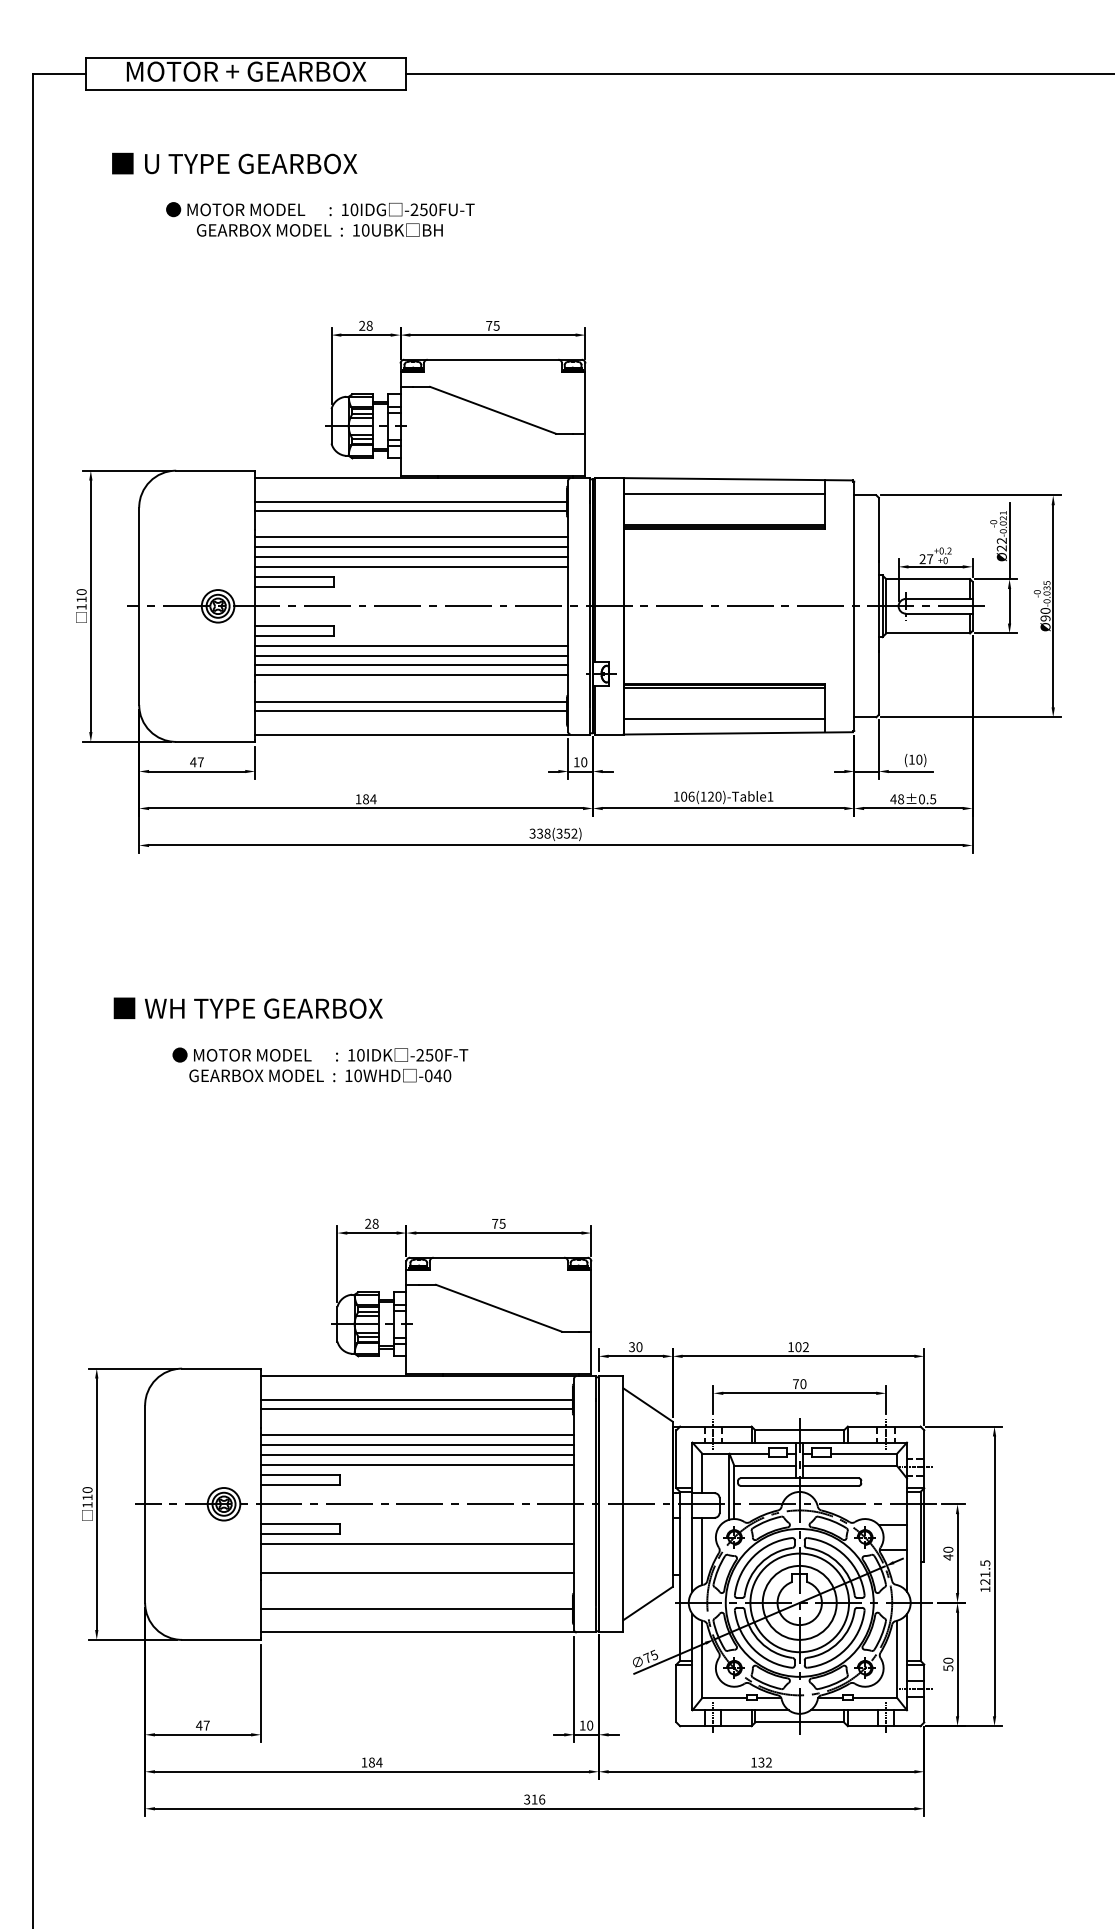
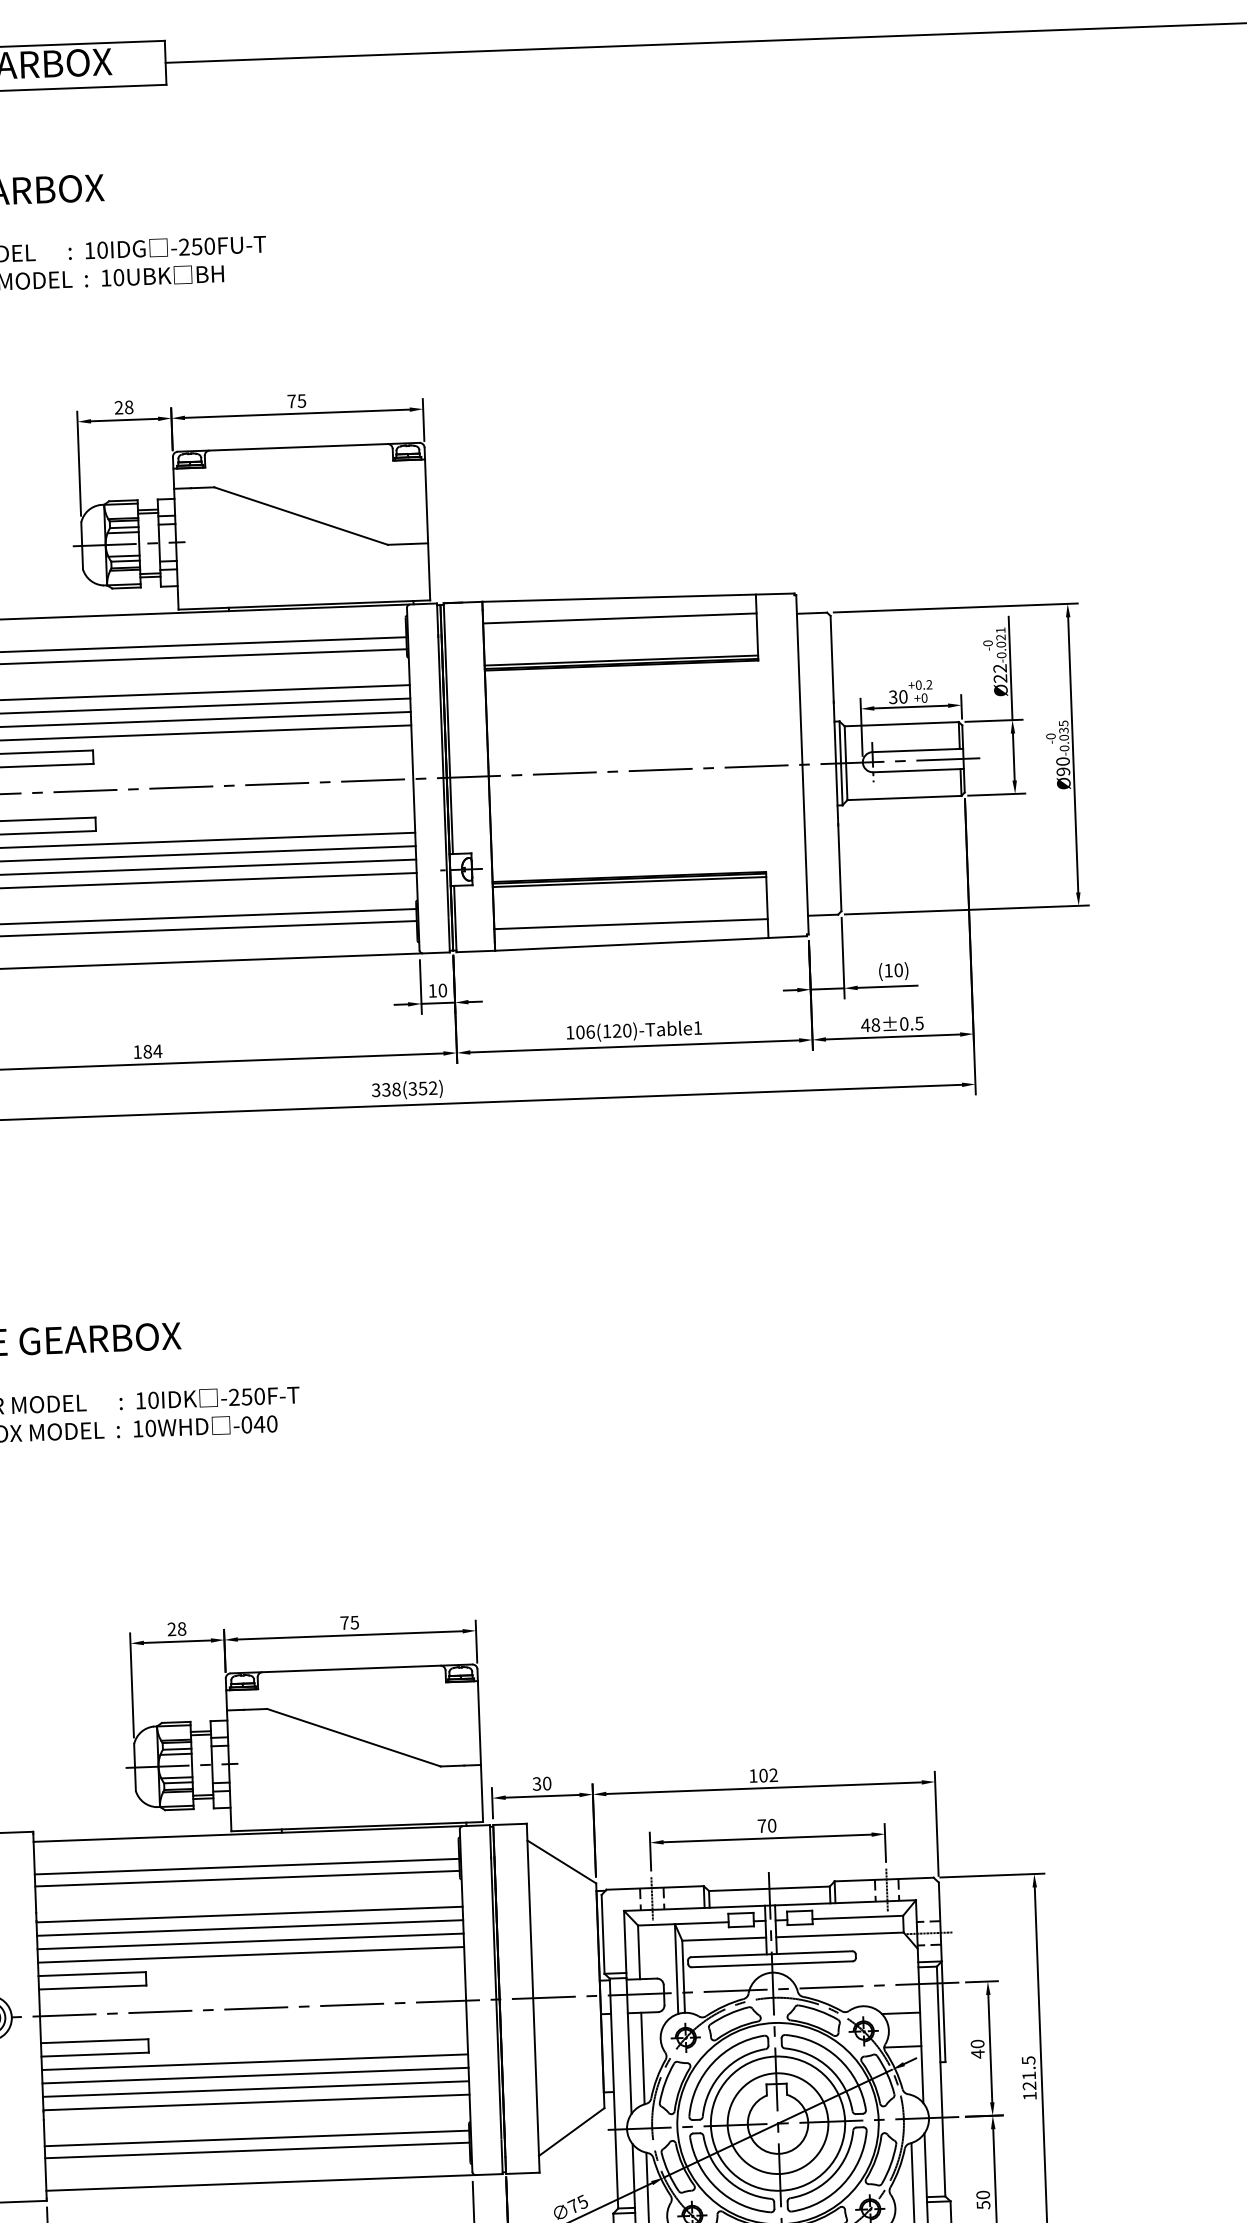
text: (926, 559) -> (898, 697), 27 -> 30
line: (417, 1553) -> (255, 2075), added
line: (417, 1563) -> (255, 2089), added
line: (416, 1599) -> (256, 2138), added

